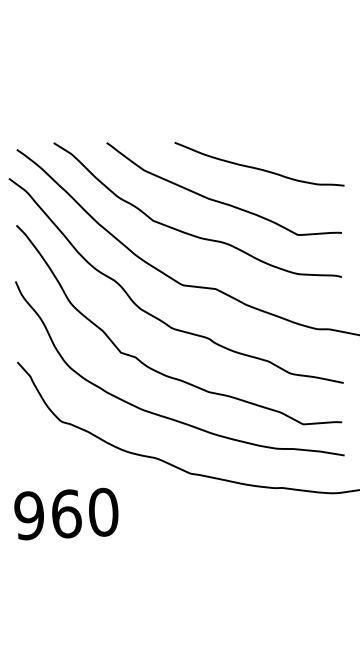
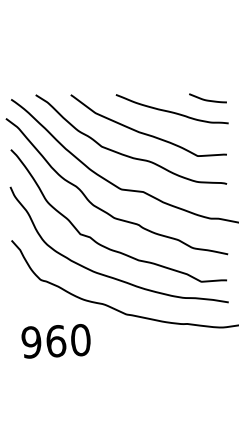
curve: (312, 149) -> (207, 99), added
text: (65, 514) -> (55, 341), moved

